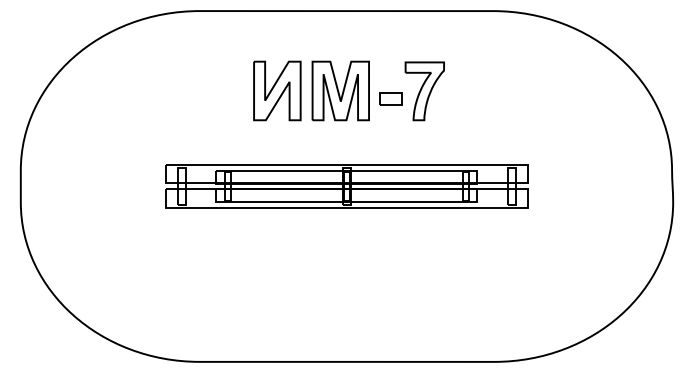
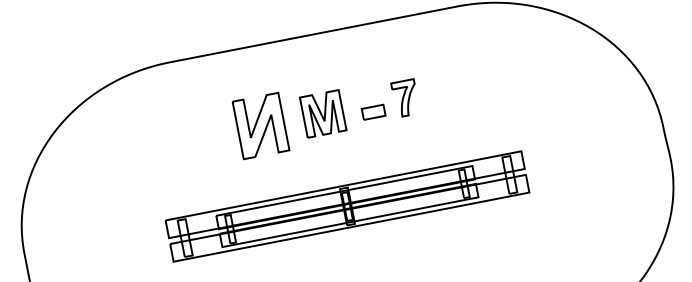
part: (340, 90) -> (322, 113), size x0.7
part: (424, 91) -> (405, 98), size x0.6

